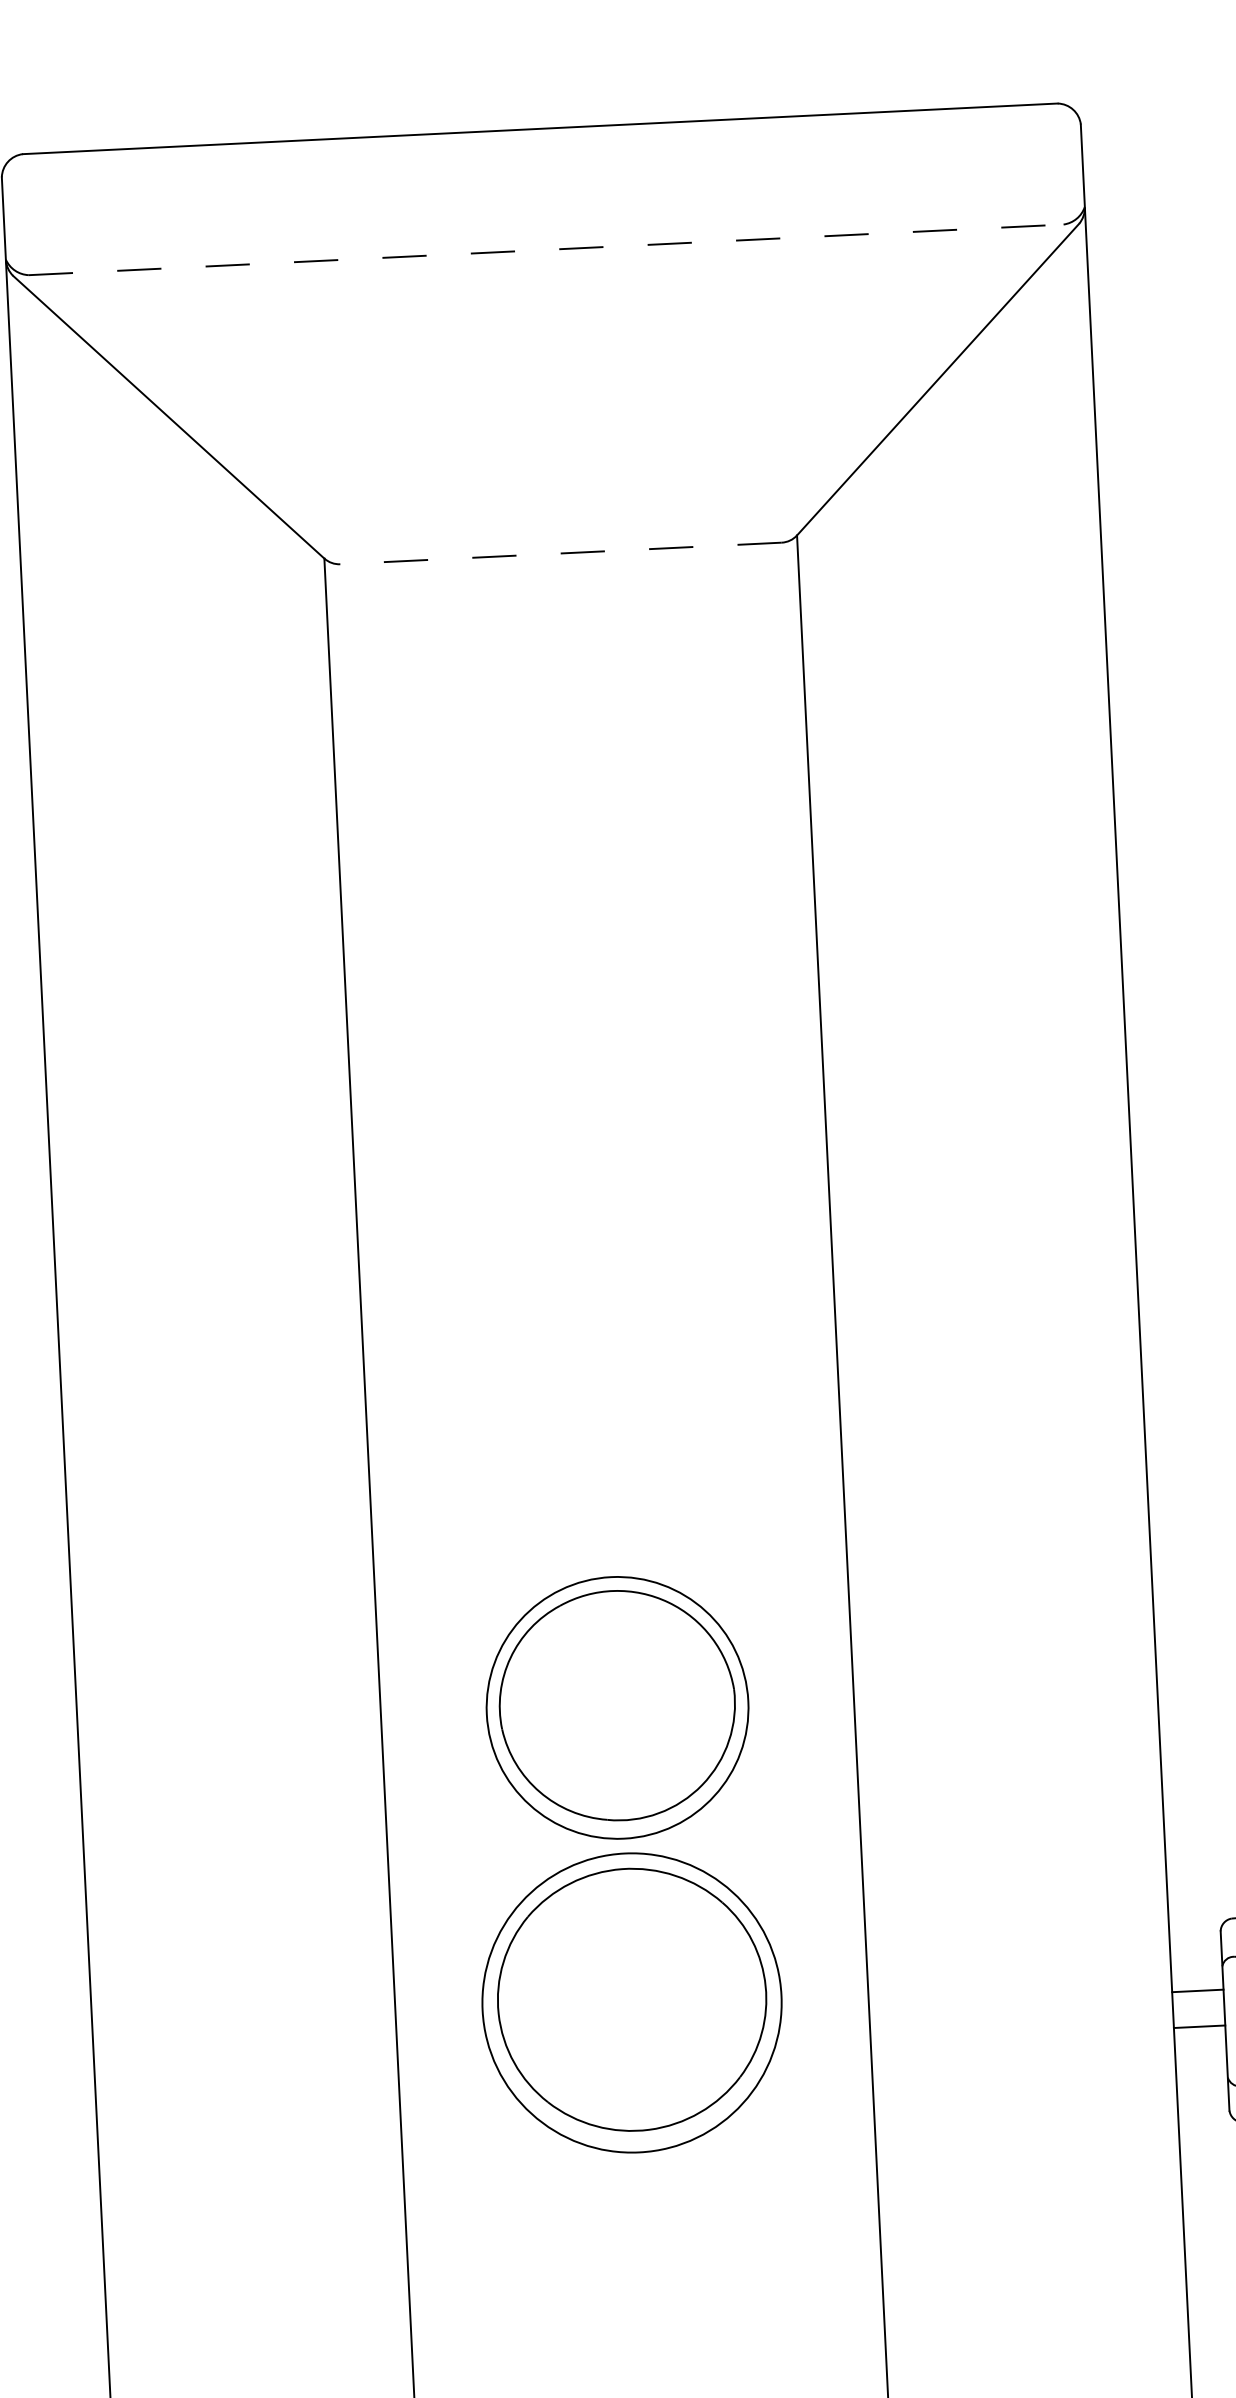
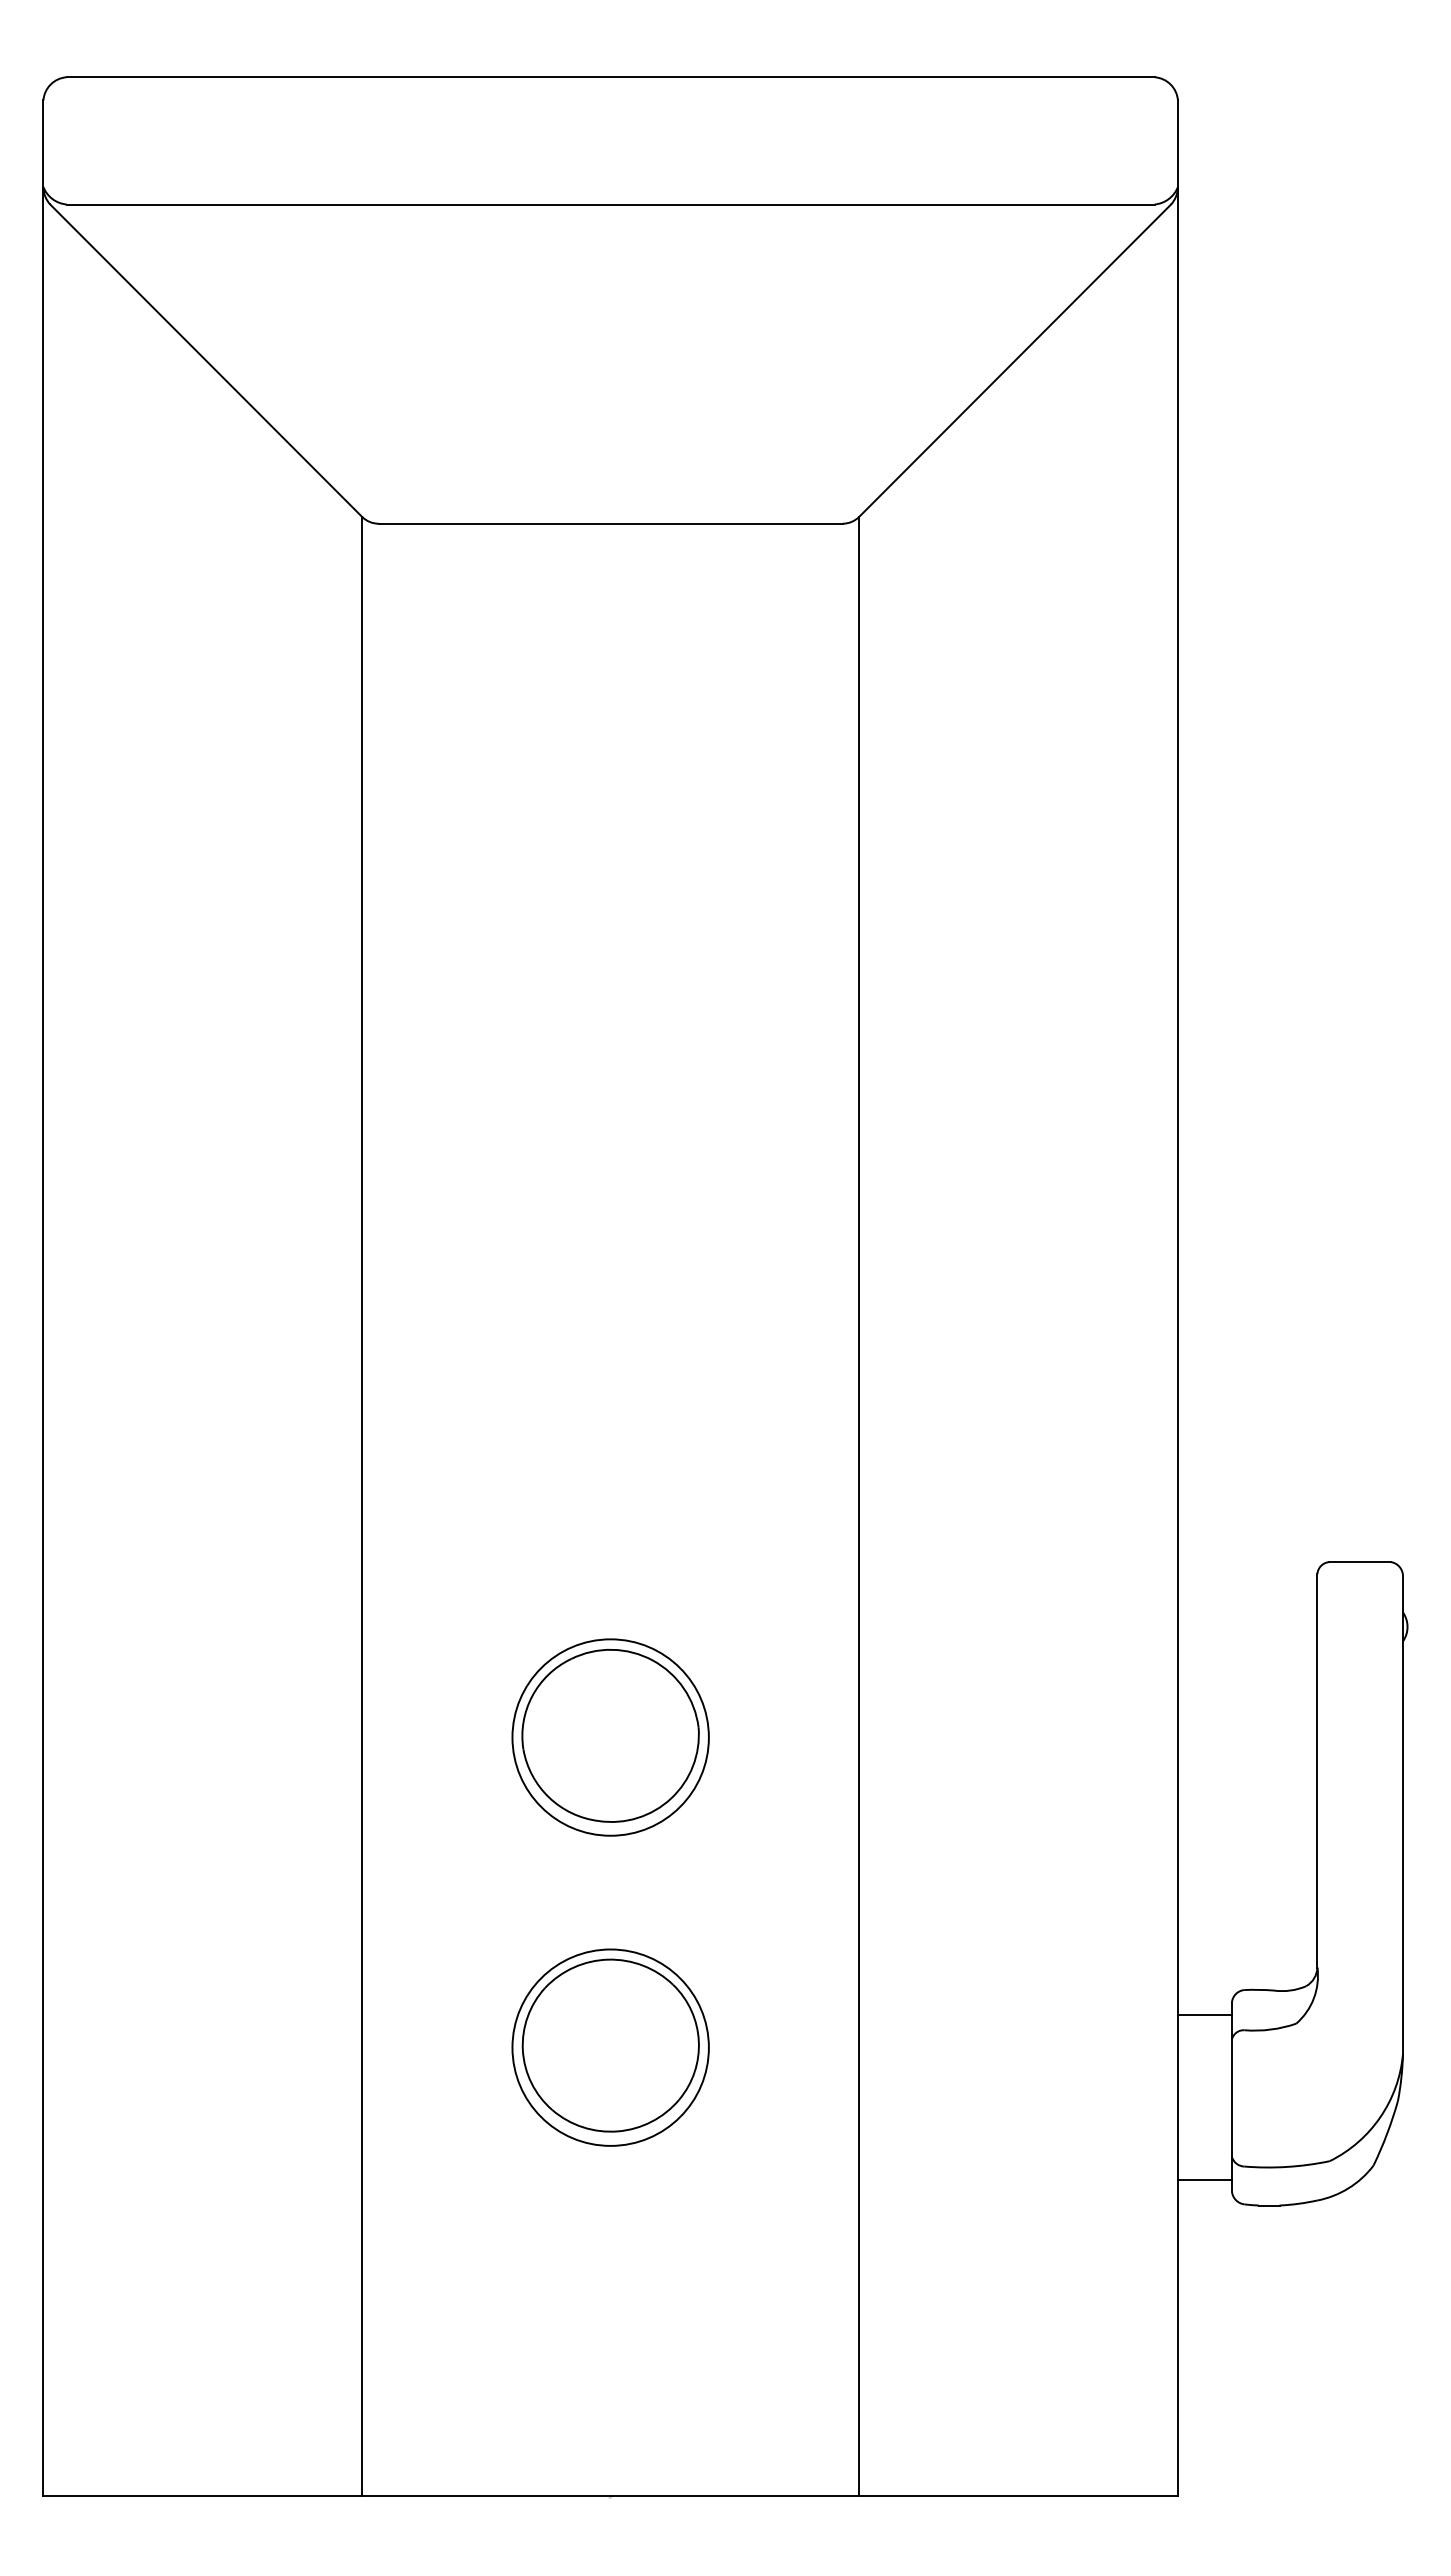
line: (546, 249) -> (611, 204), dashed -> solid
line: (560, 553) -> (610, 523), dashed -> solid
part: (617, 1707) -> (610, 1737), size x0.71
line: (1197, 1991) -> (1204, 2015), moved
part: (631, 2002) -> (610, 2047), size x0.62
line: (1199, 2026) -> (1204, 2179), moved

